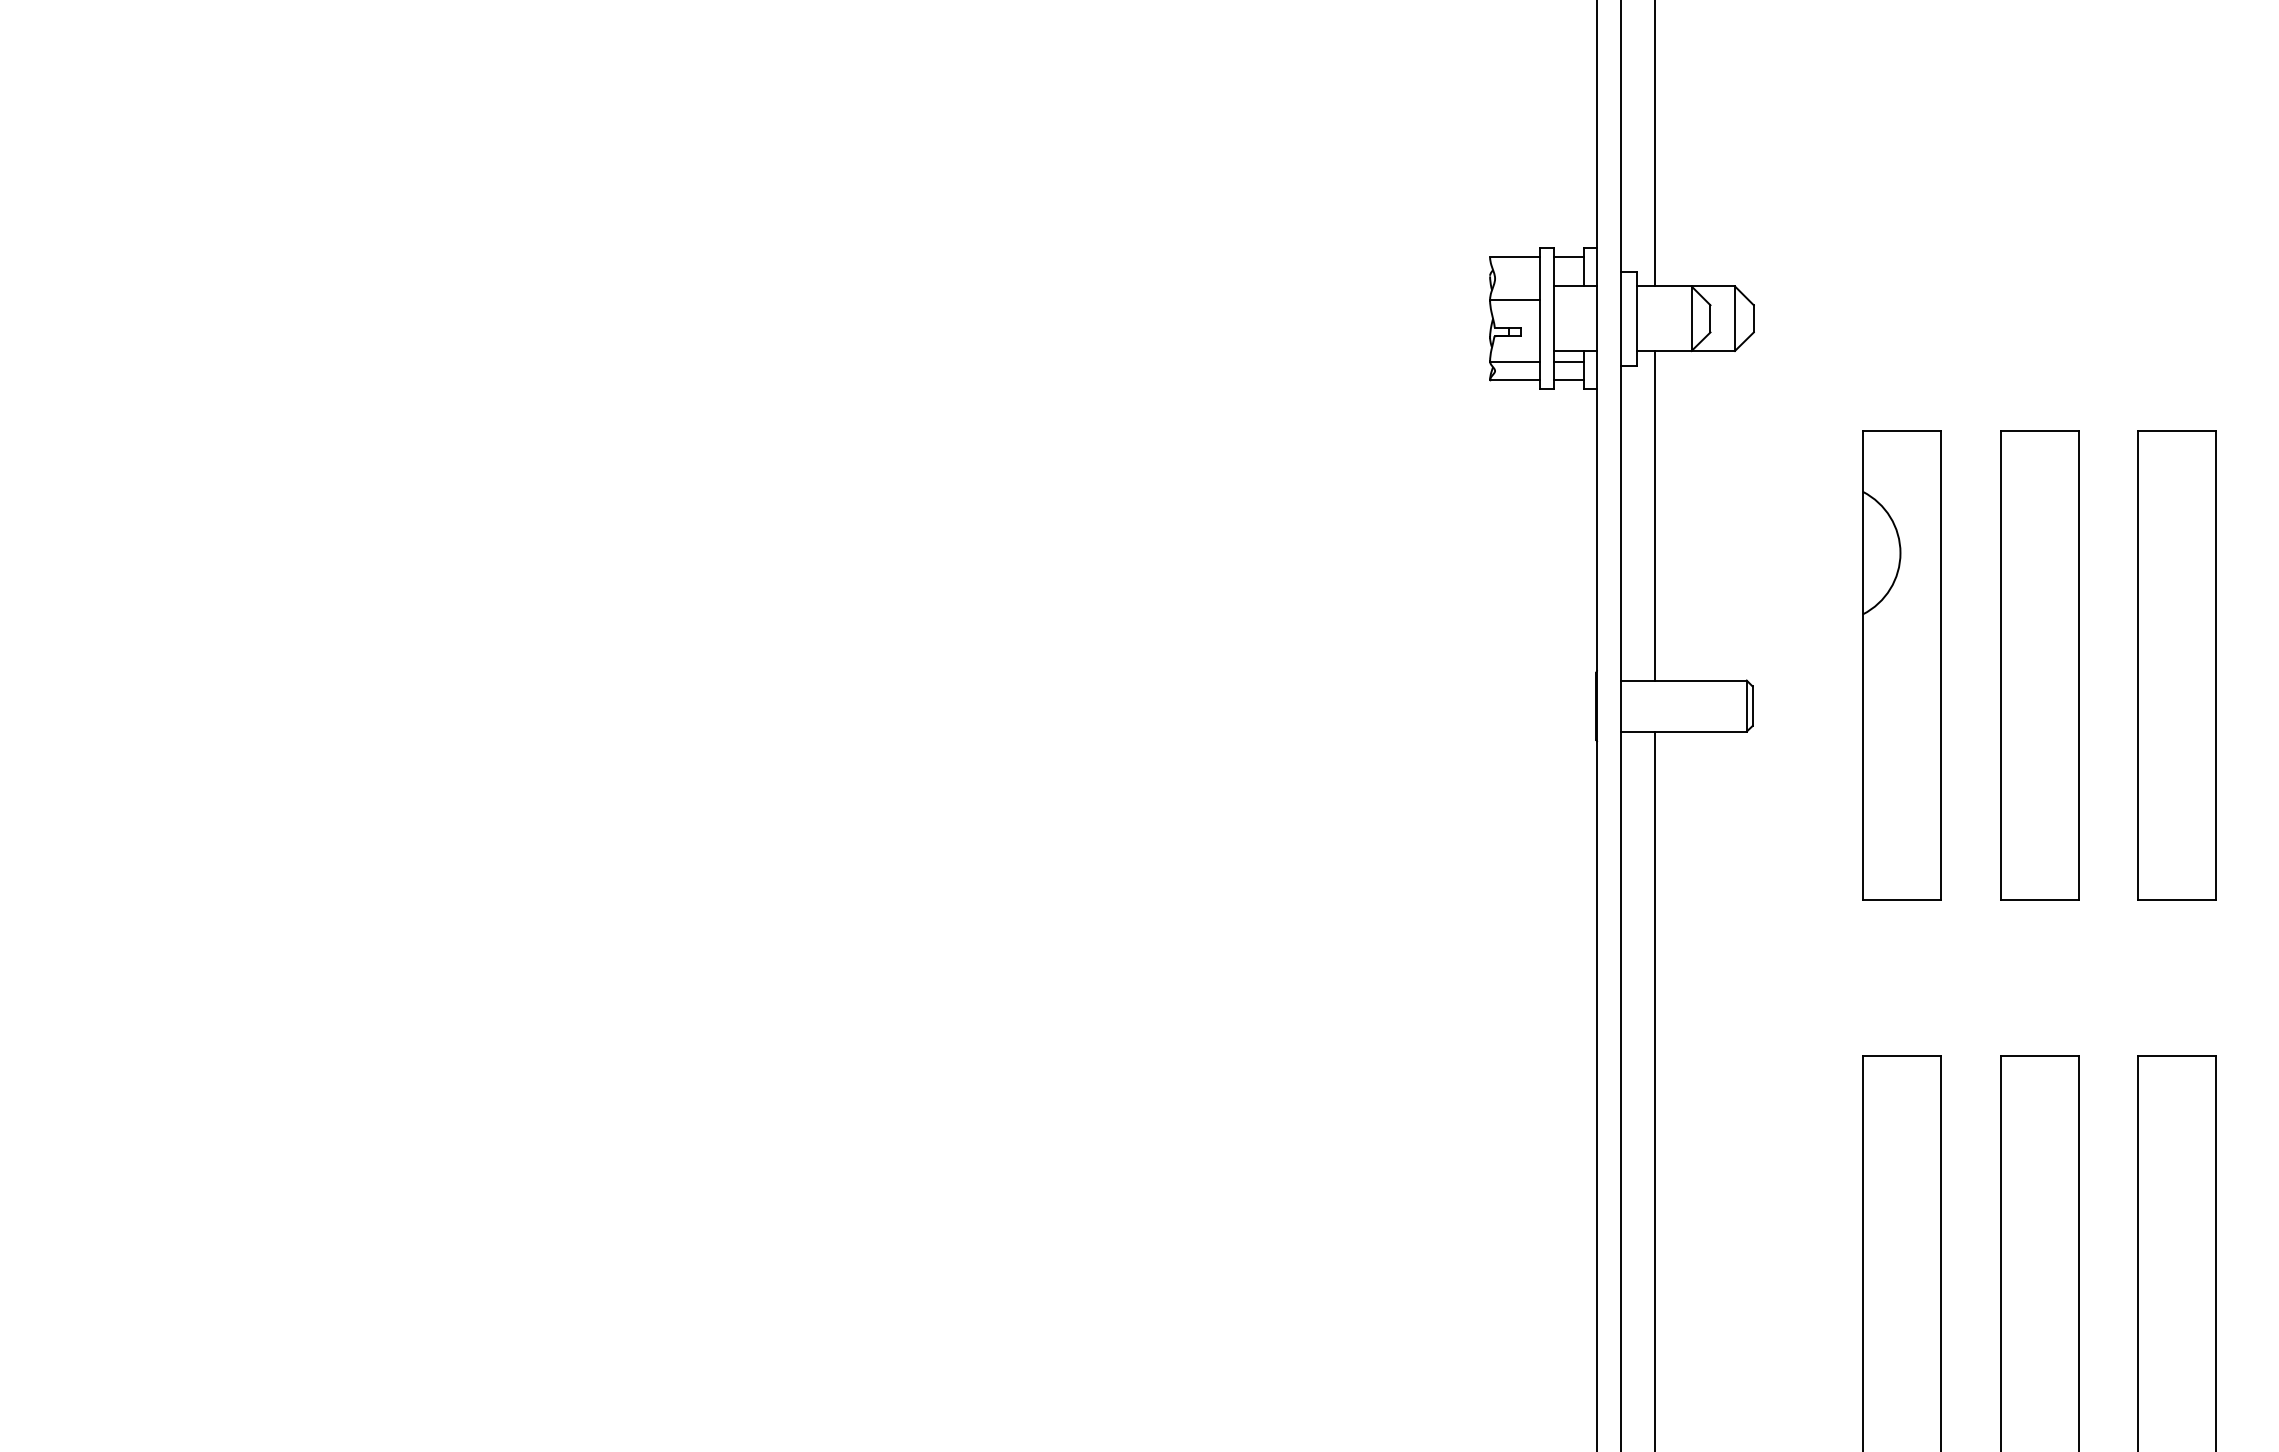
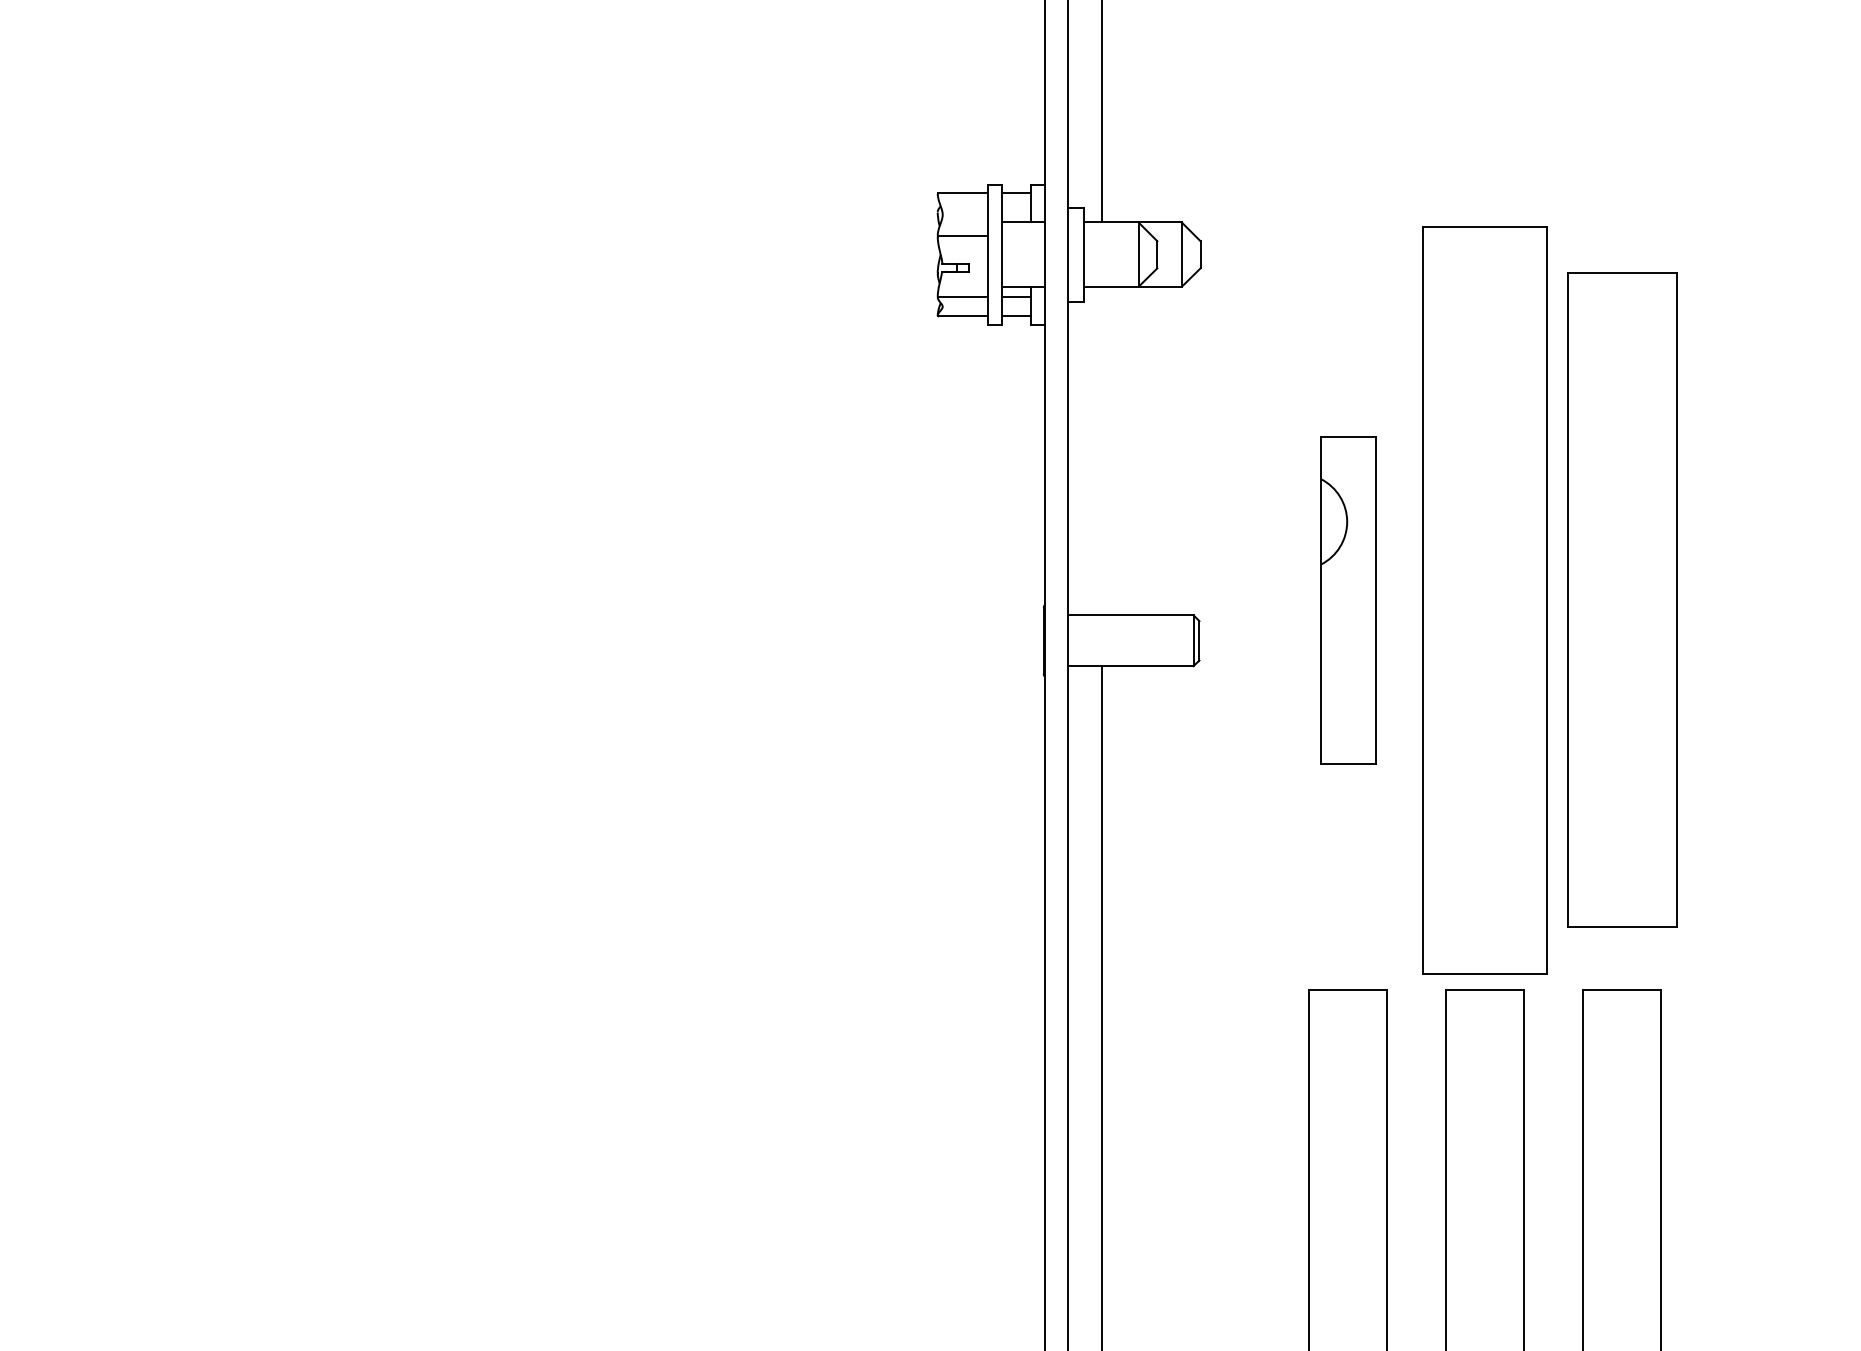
line: (1654, 515) -> (1101, 450), removed
part: (1901, 665) -> (1347, 600), size x0.7
part: (2039, 665) -> (1485, 600), size x1.6
part: (2176, 665) -> (1621, 600), size x1.4

